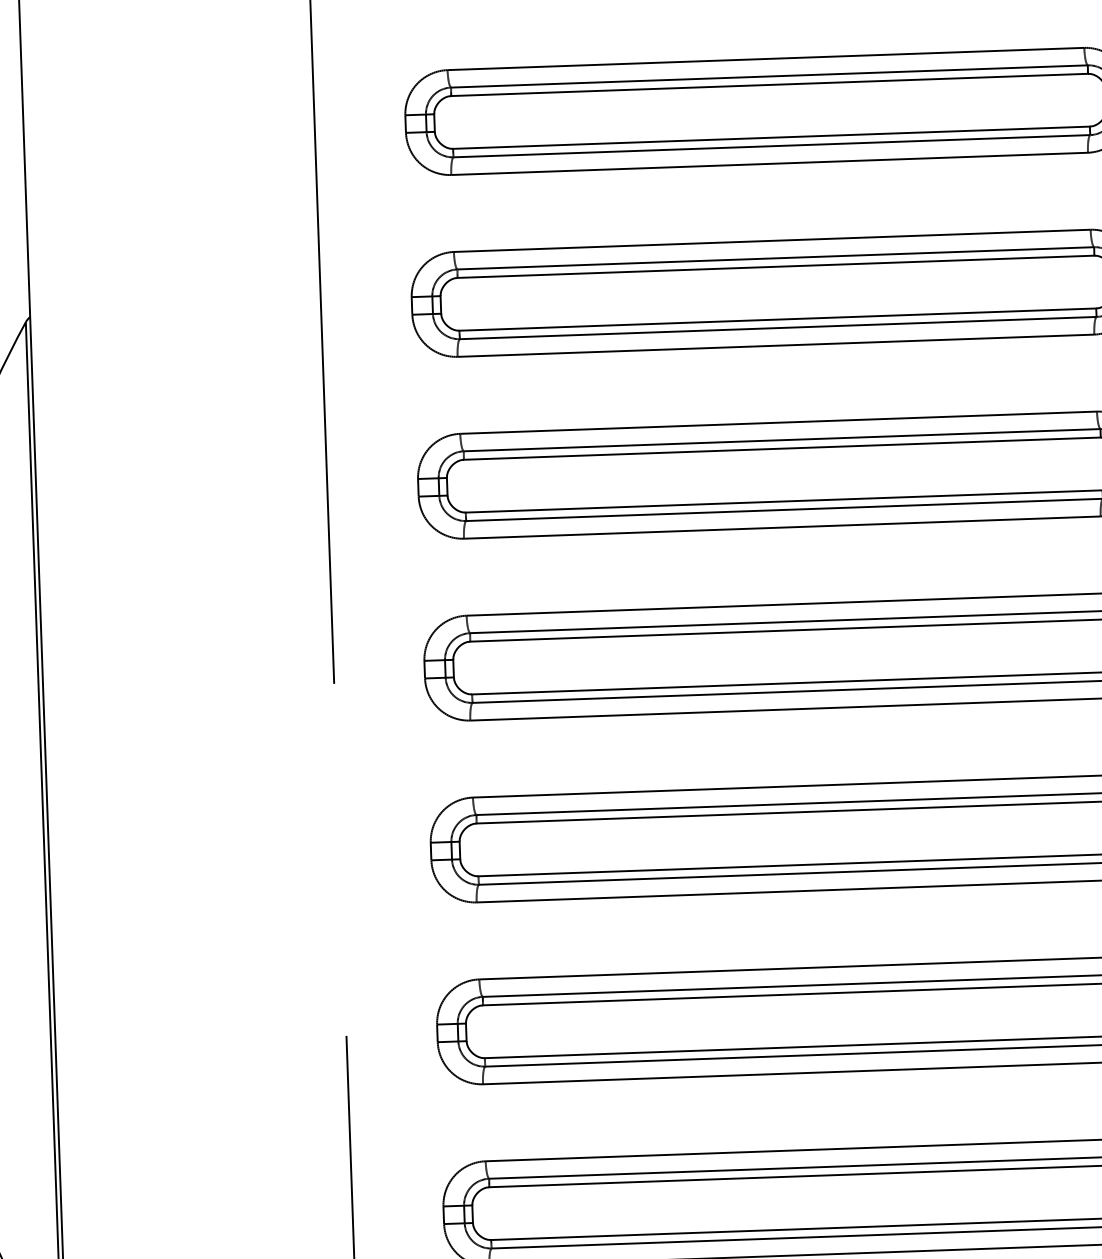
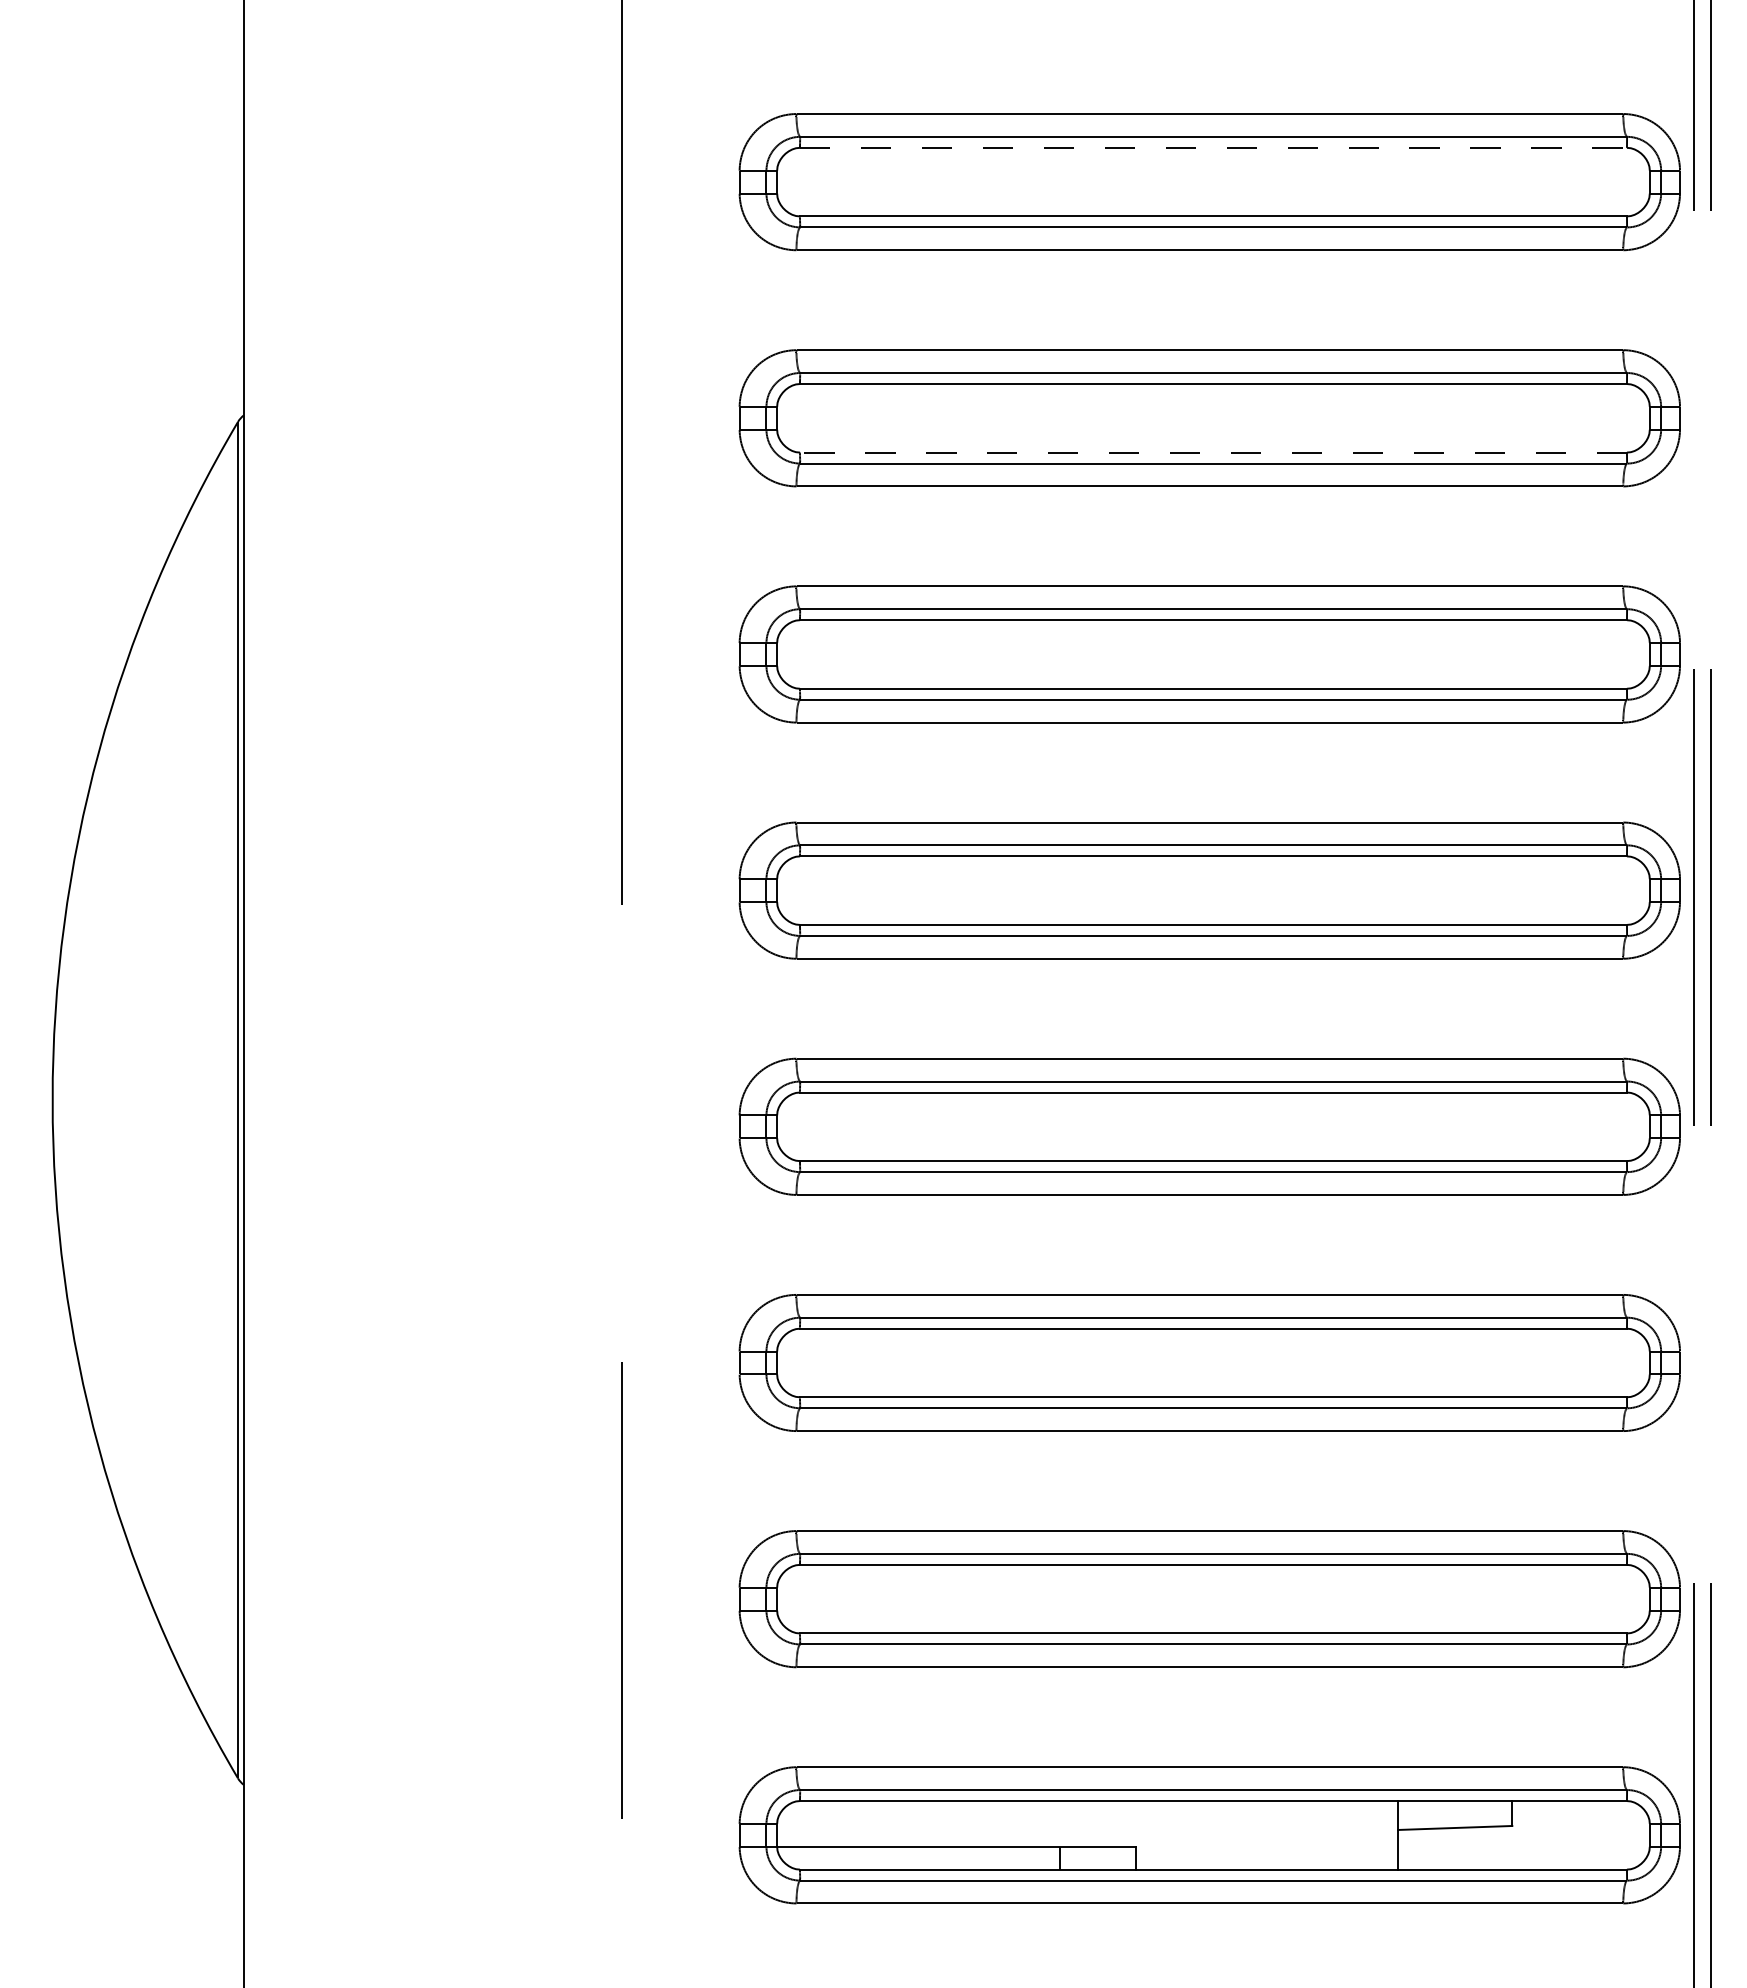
line: (769, 84) -> (1213, 147), solid -> dashed
line: (777, 319) -> (1212, 452), solid -> dashed

